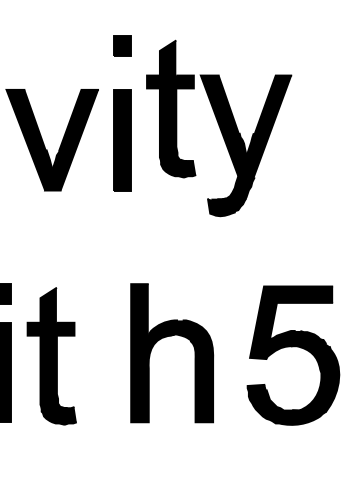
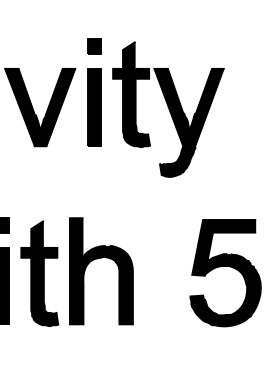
part: (122, 45) -> (94, 46), moved
part: (219, 128) -> (168, 109), moved
part: (167, 337) -> (97, 259), moved

